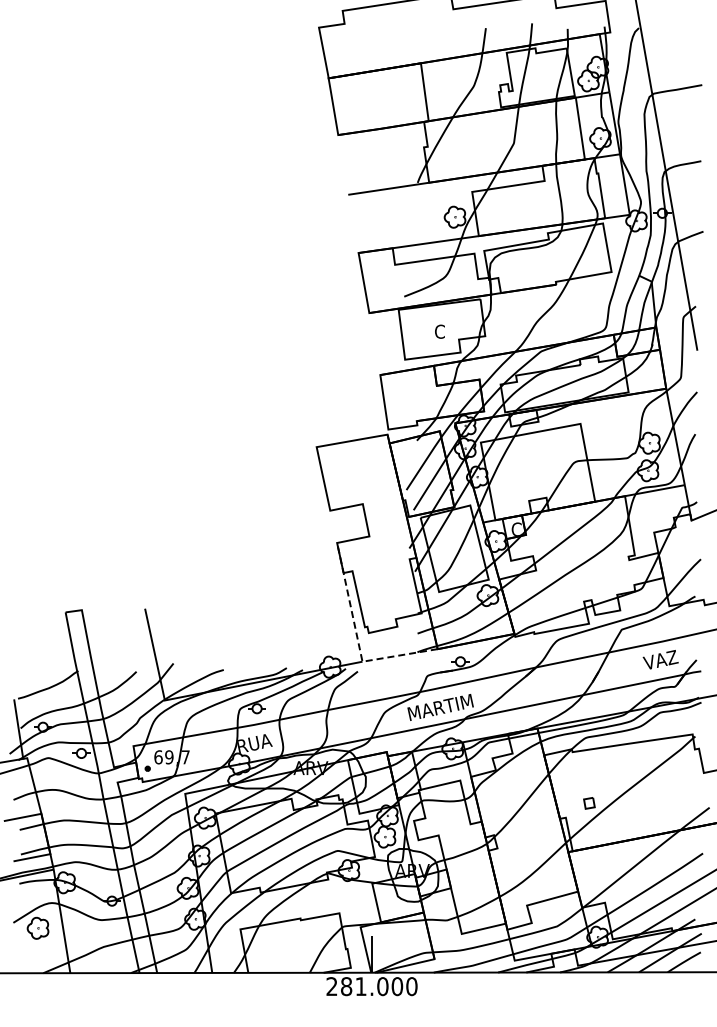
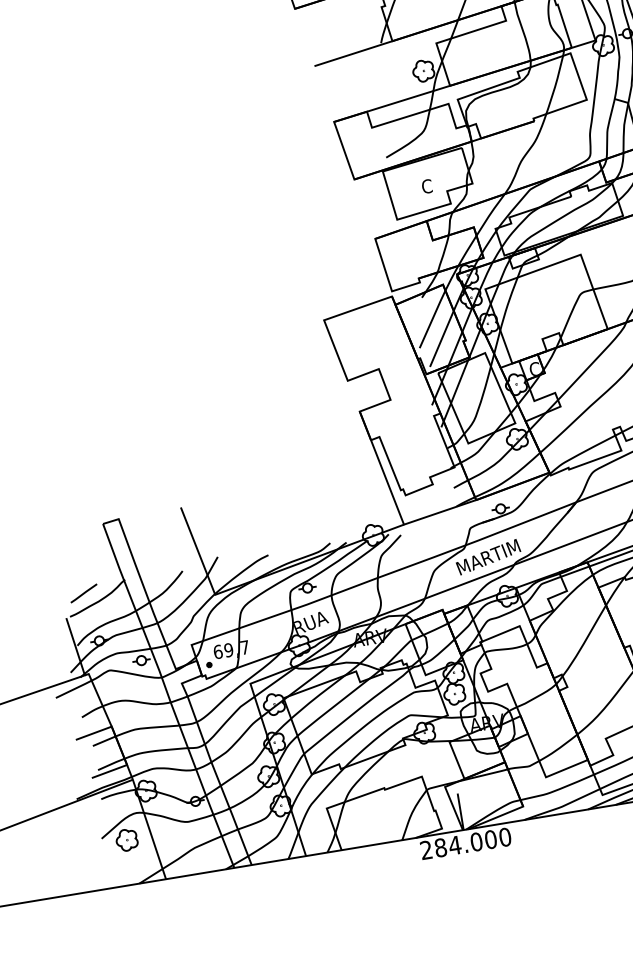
line: (357, 639) -> (395, 503), dashed -> solid
line: (35, 677) -> (83, 593), added
text: (361, 986) -> (455, 845), 281.000 -> 284.000

